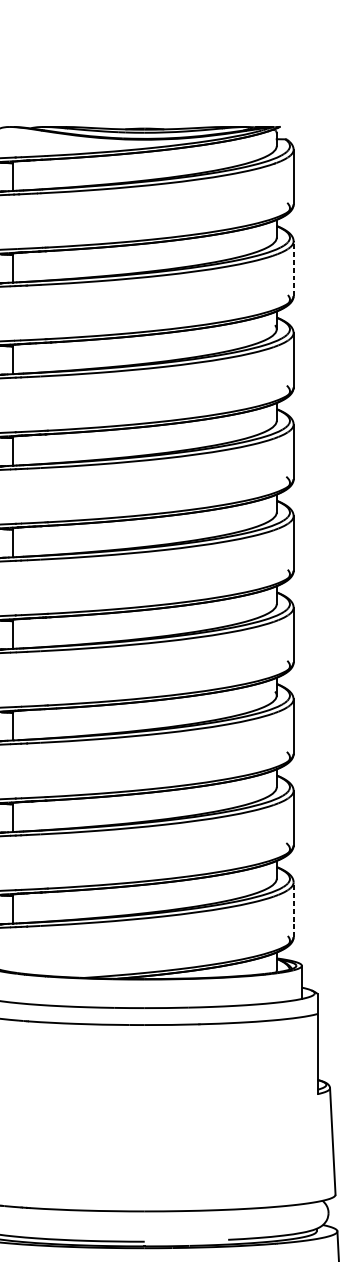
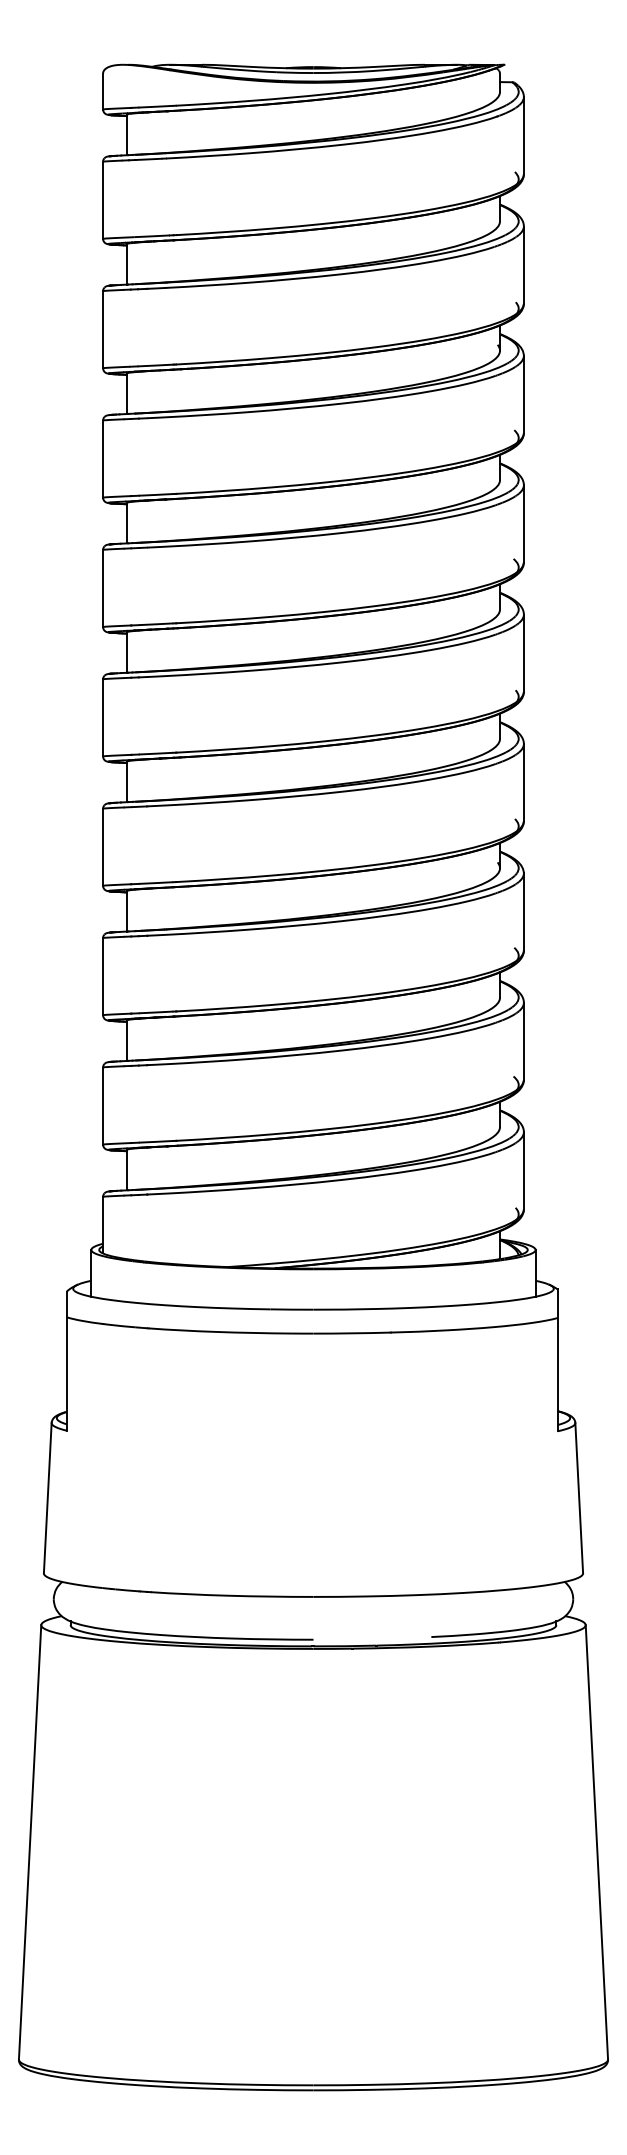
line: (293, 269) -> (523, 265), dashed -> solid
line: (293, 909) -> (523, 1170), dashed -> solid

